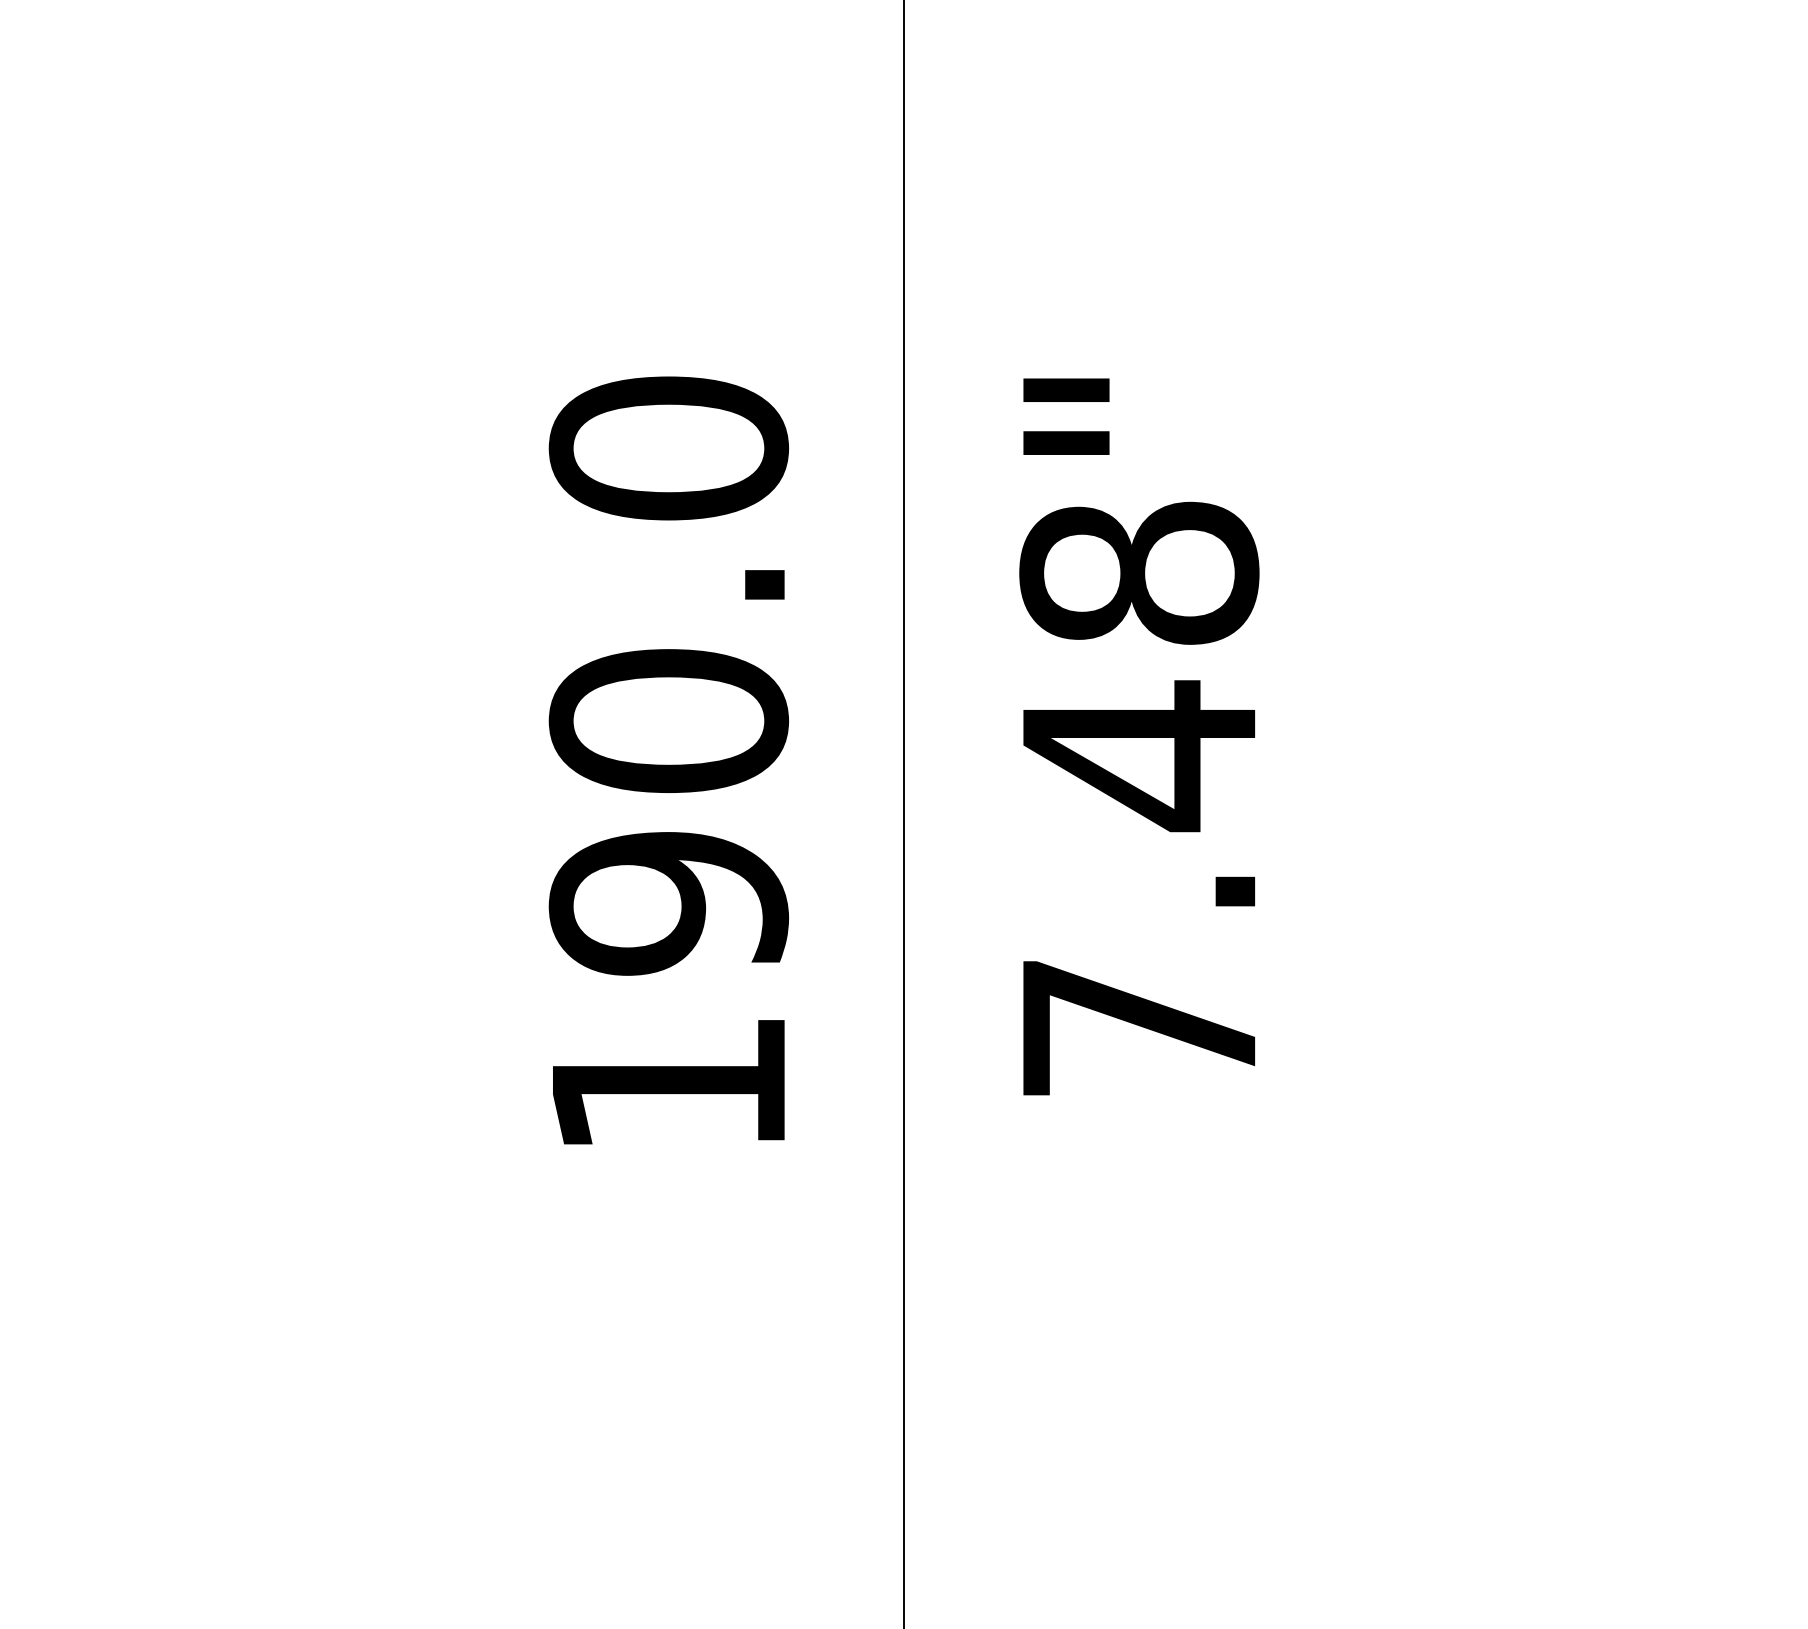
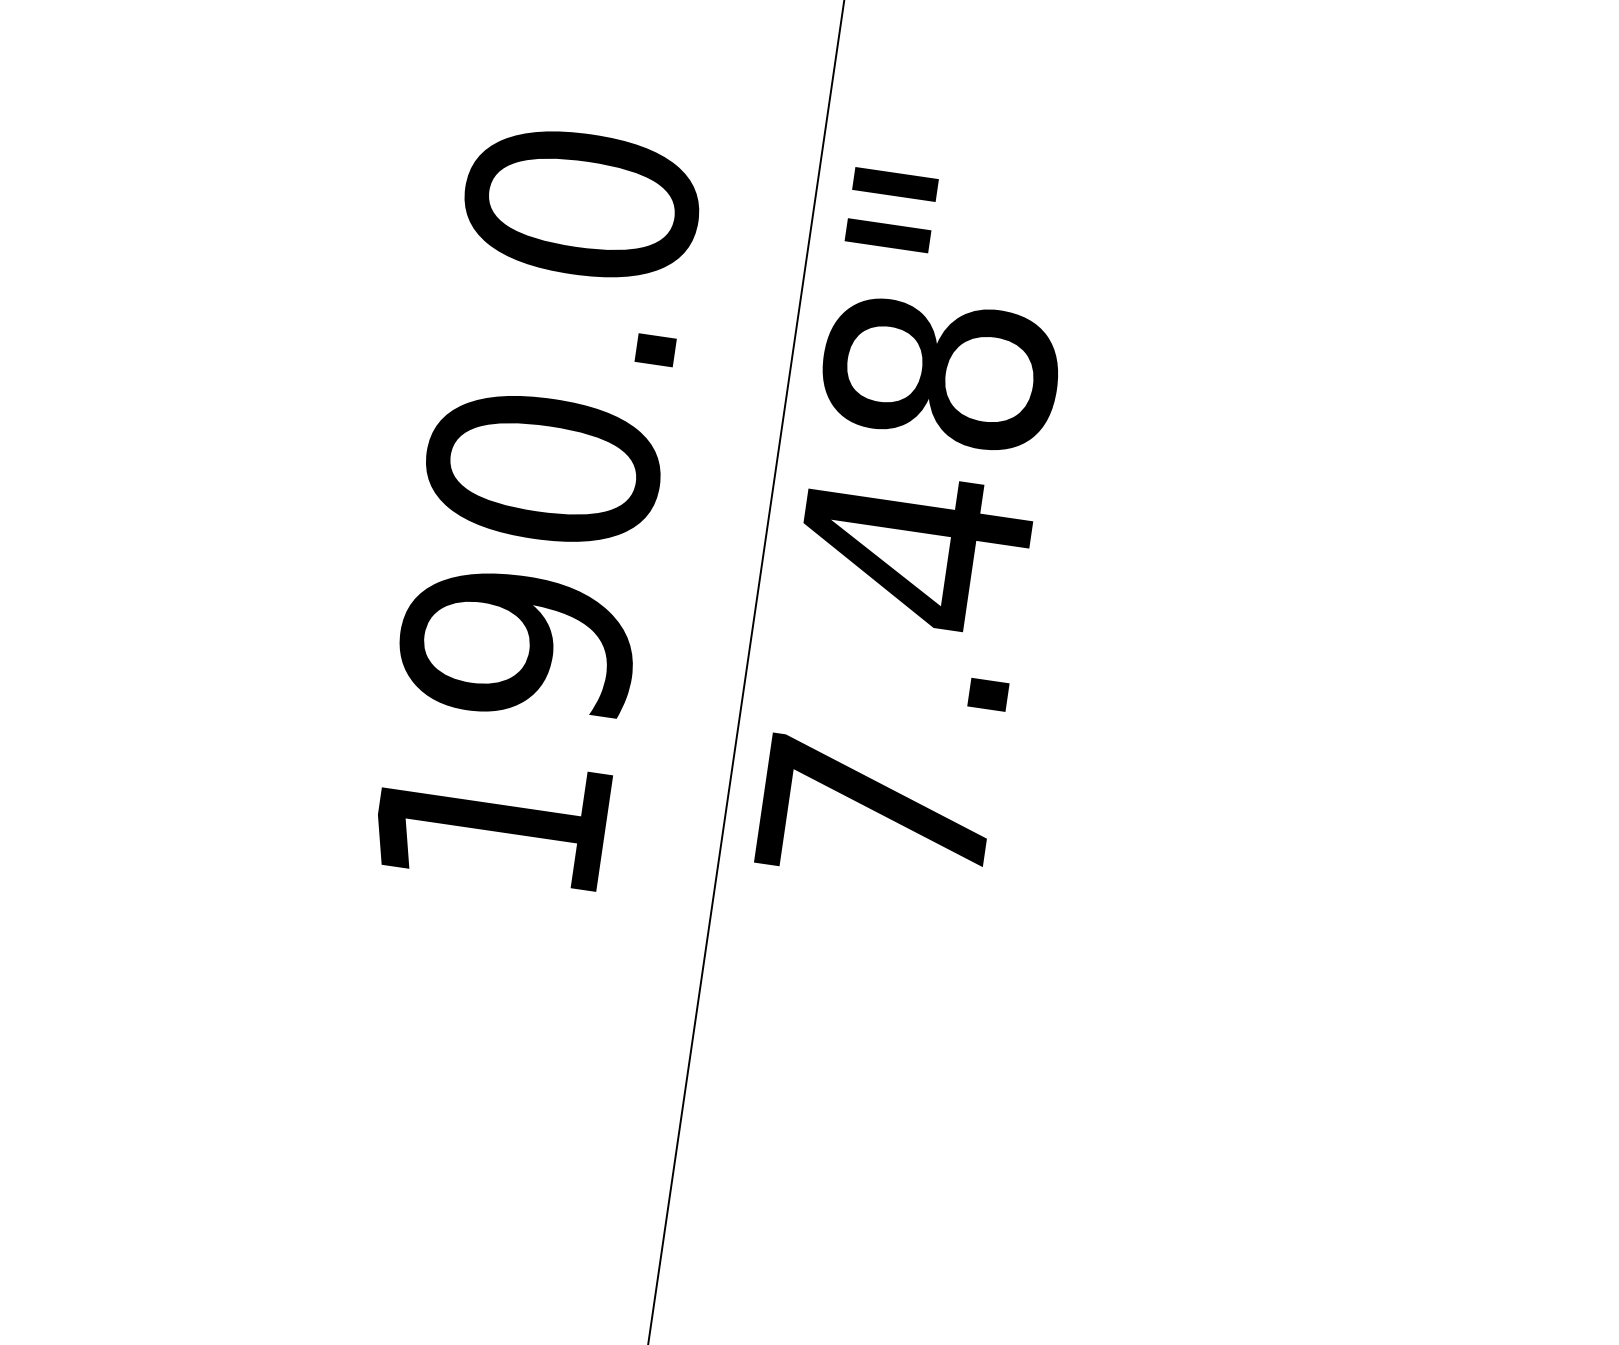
text: (1139, 736) -> (917, 530), moved

